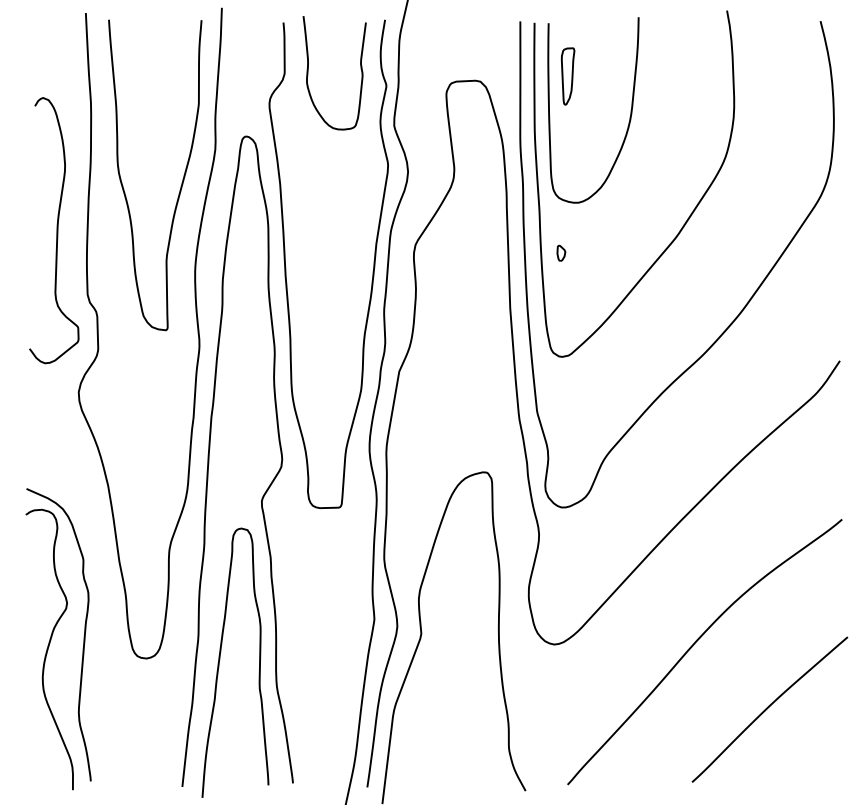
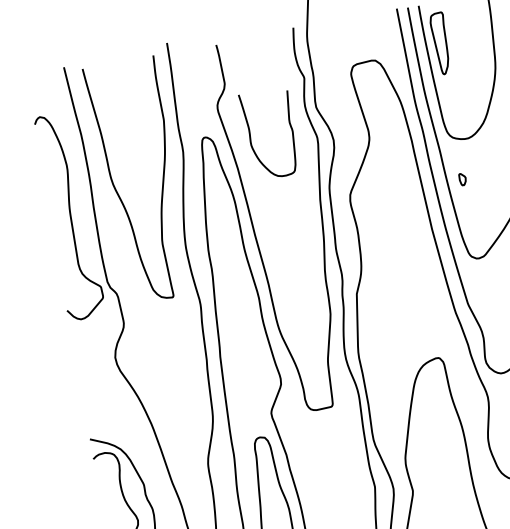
curve: (308, 73) -> (251, 137), moved
part: (567, 76) -> (441, 43), size x1.4
curve: (56, 230) -> (69, 216), moved

